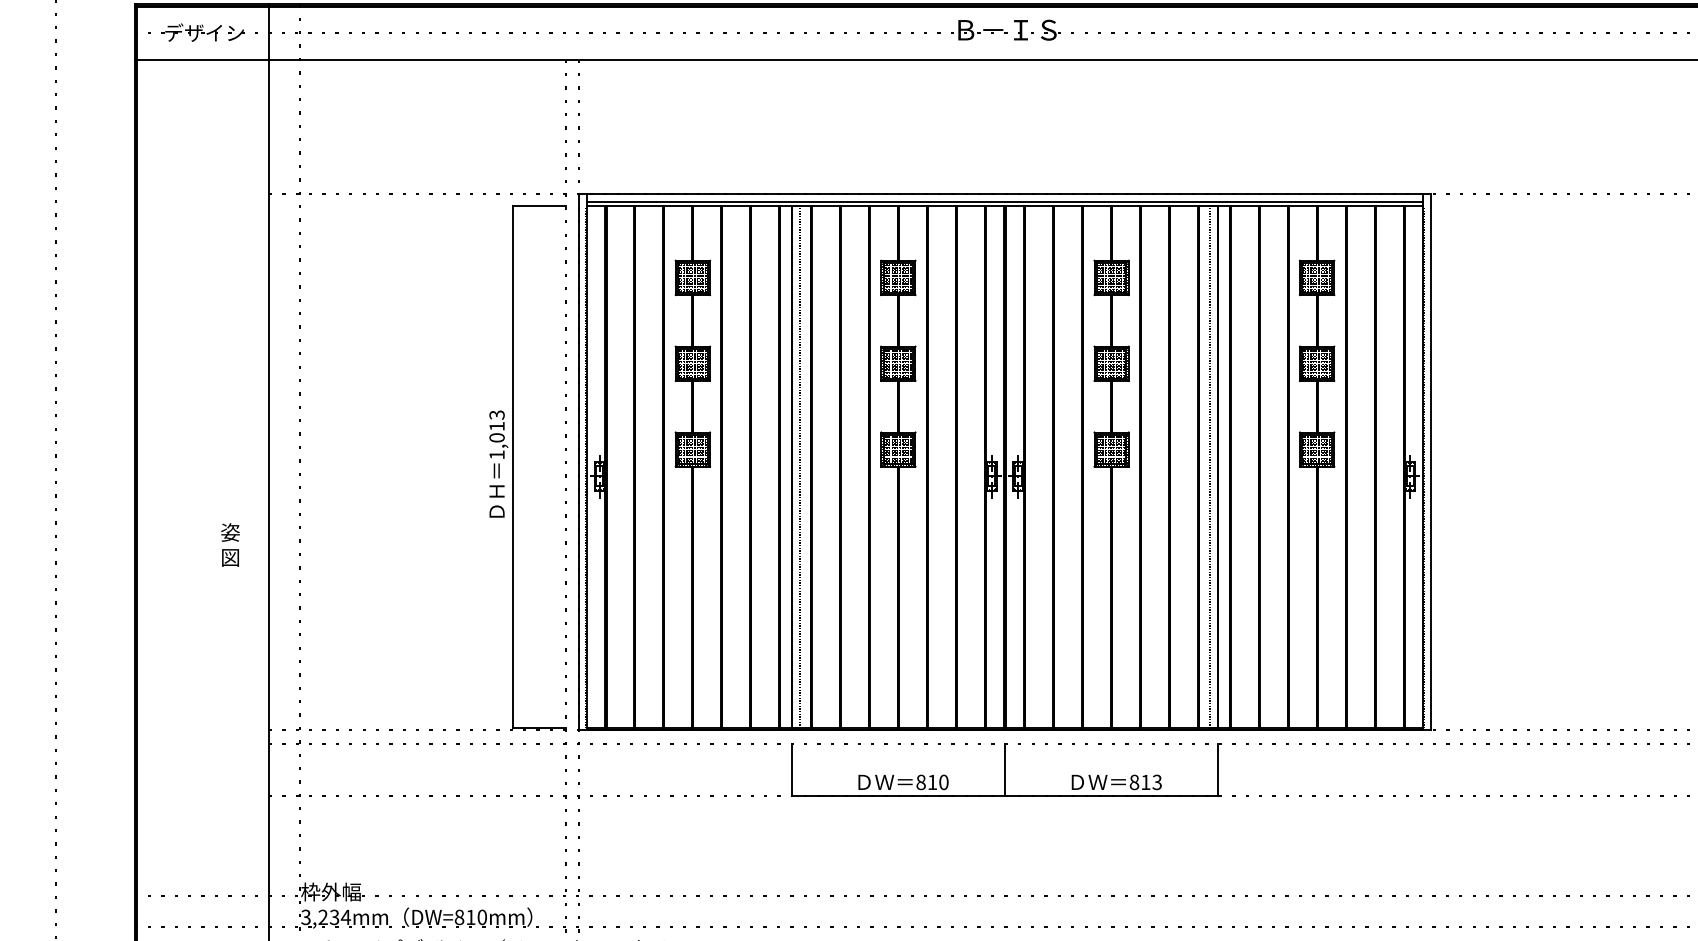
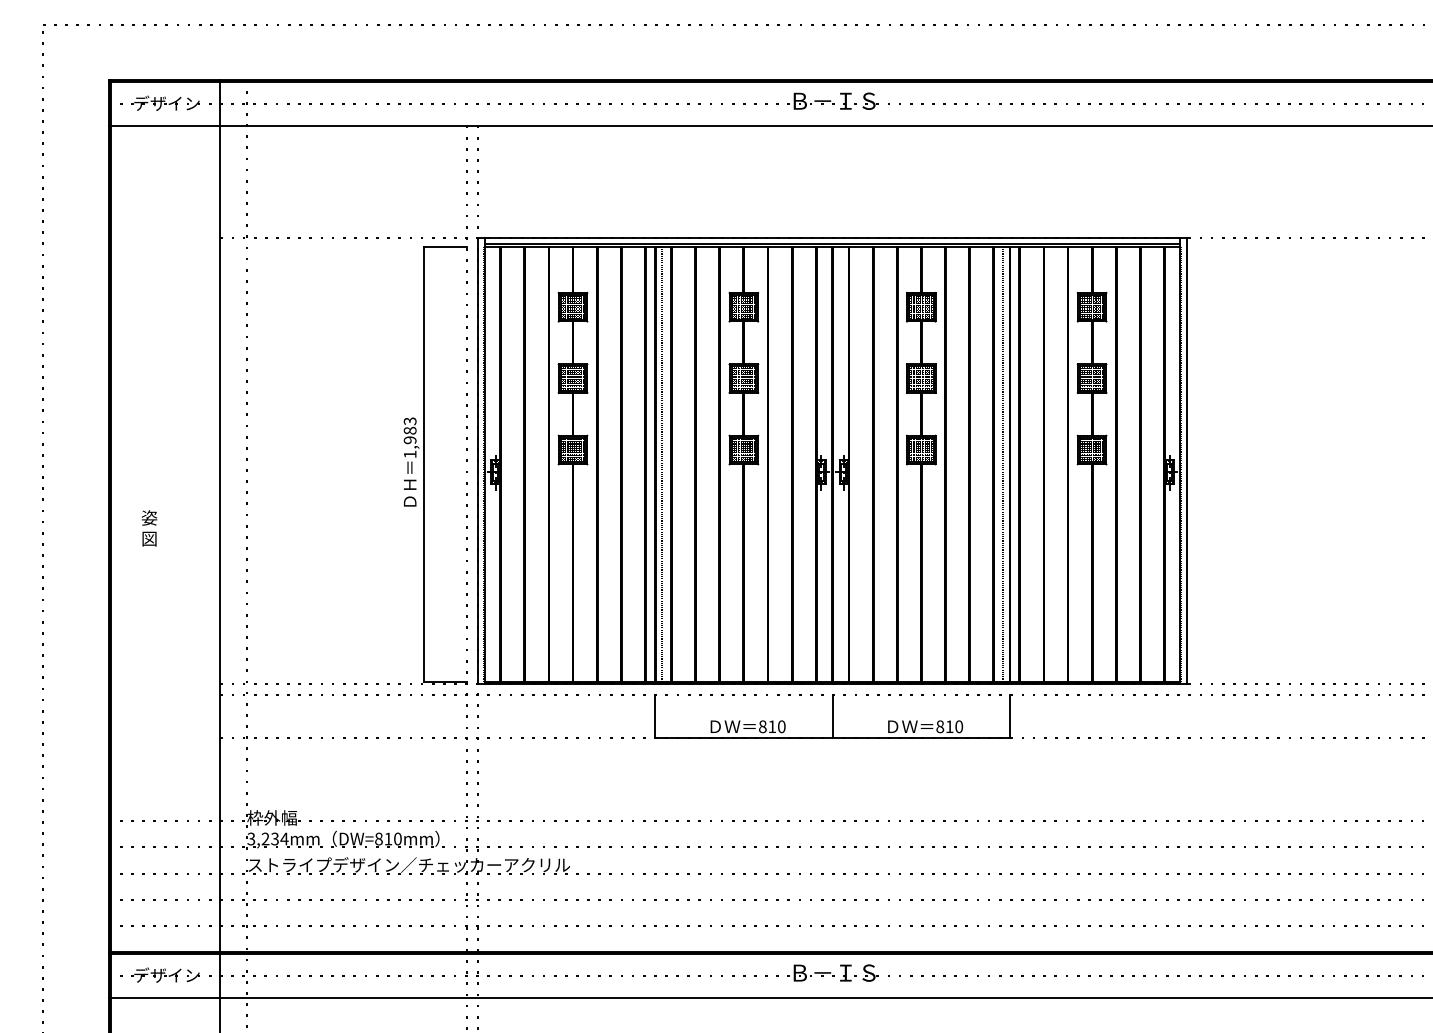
text: (496, 432) -> (409, 435), 1,013 -> 1,983
text: (230, 545) -> (149, 528), moved
text: (1157, 782) -> (959, 726), 813 -> 810

